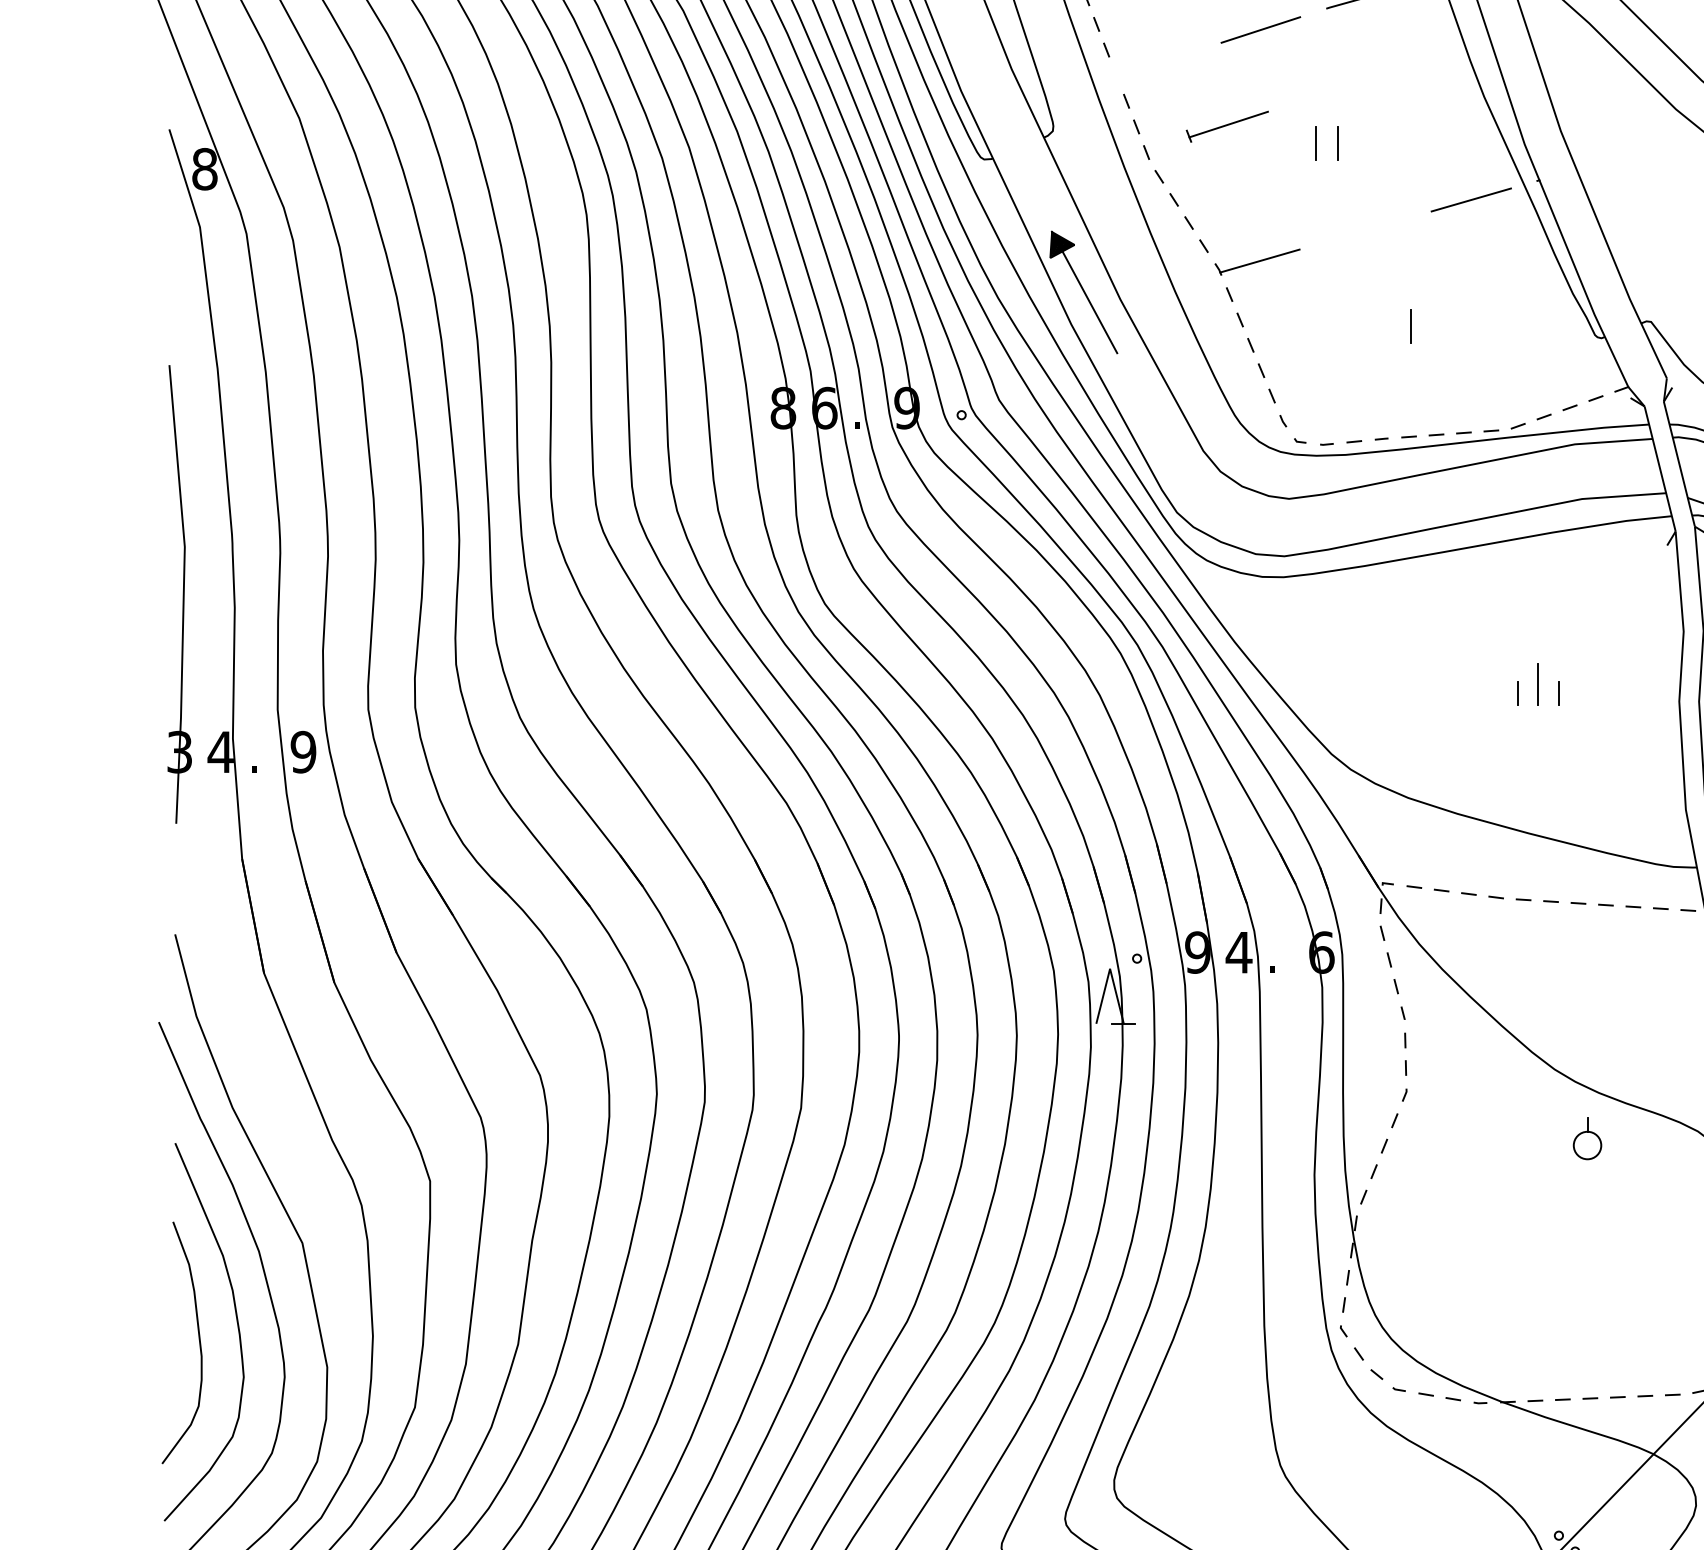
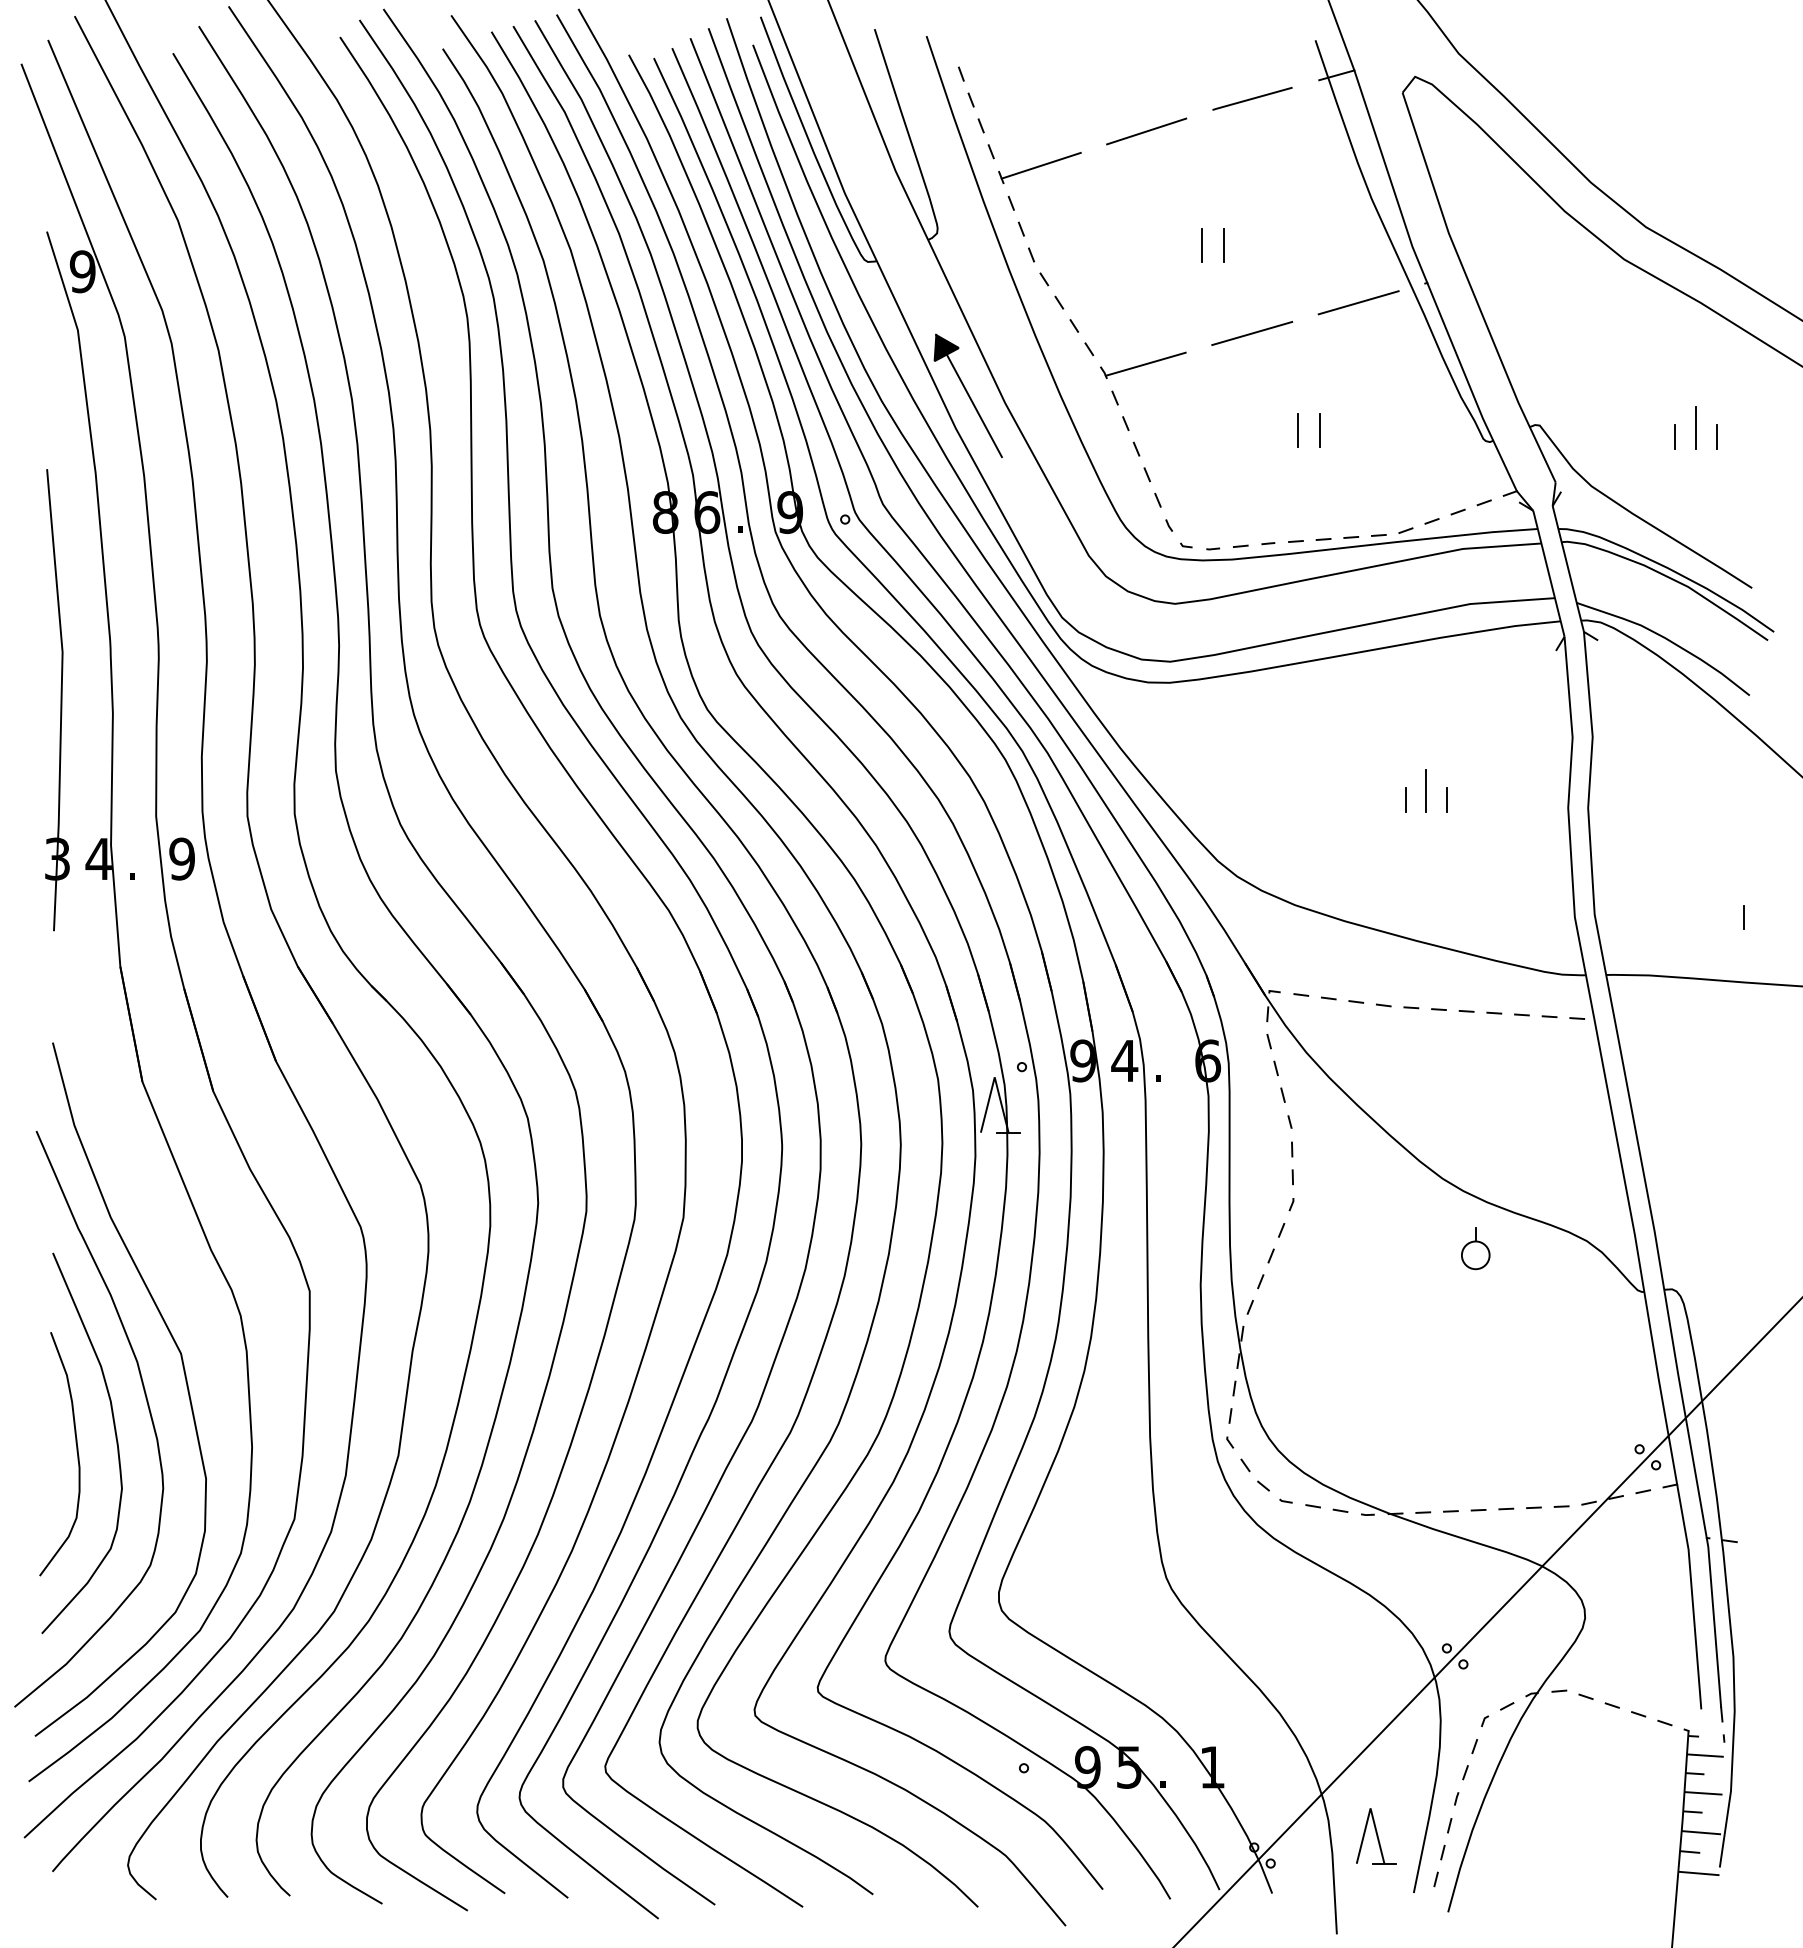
part: (1226, 127) -> (1039, 168), moved
text: (204, 168) -> (82, 271), 8 -> 9
line: (1365, 230) -> (1252, 333), added
line: (1433, 326) -> (1320, 430), added

